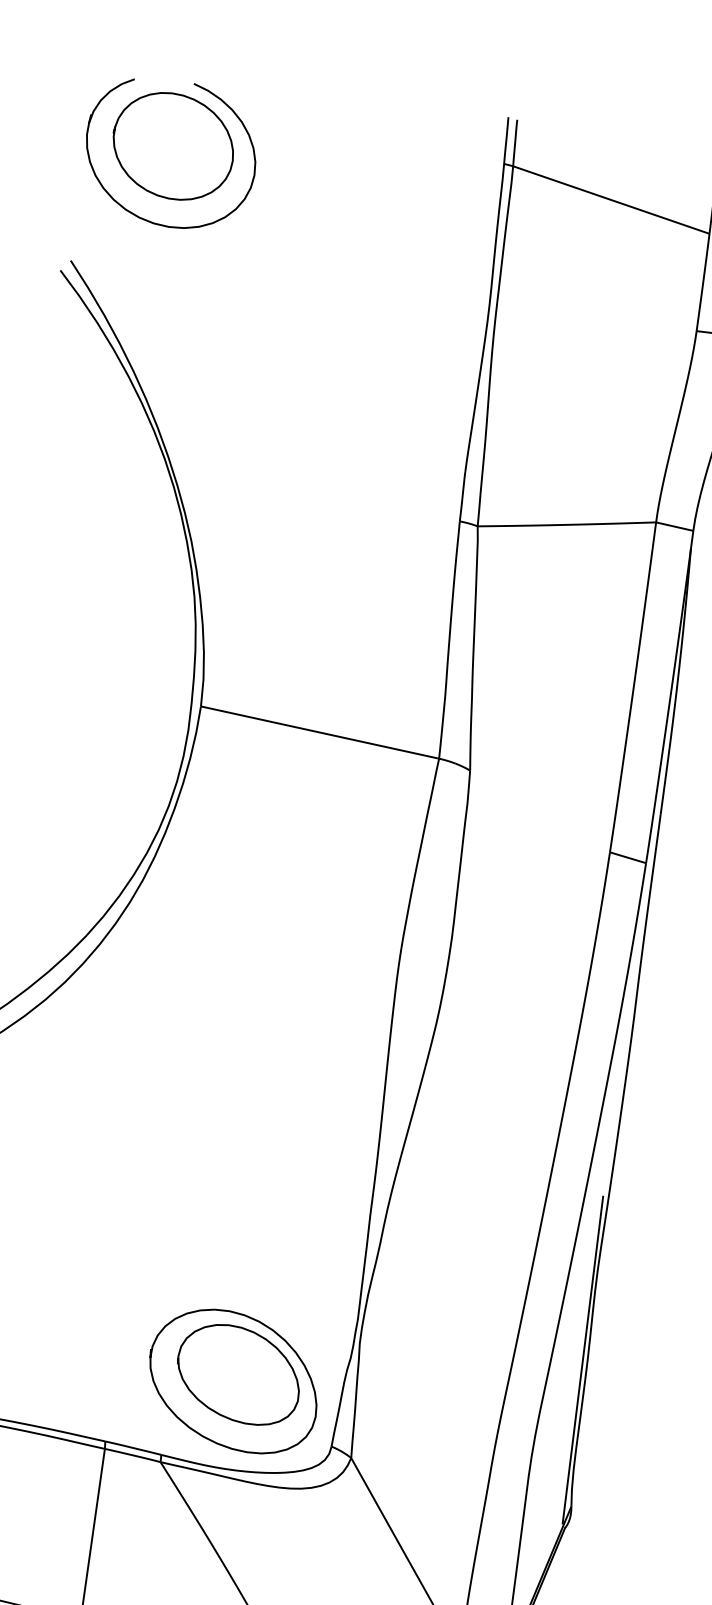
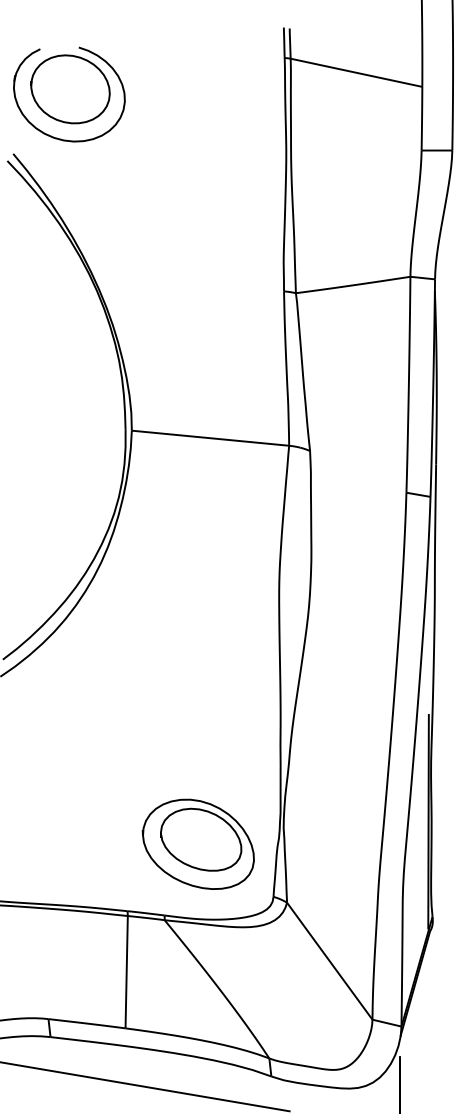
part: (170, 154) -> (69, 94), moved
part: (232, 1379) -> (197, 843), moved

